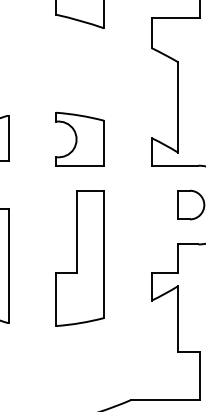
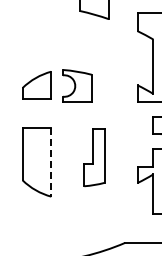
part: (80, 138) -> (77, 85), moved
part: (80, 258) -> (94, 157), size x0.7
line: (8, 266) -> (51, 162), solid -> dashed

